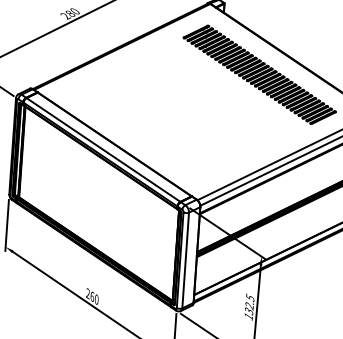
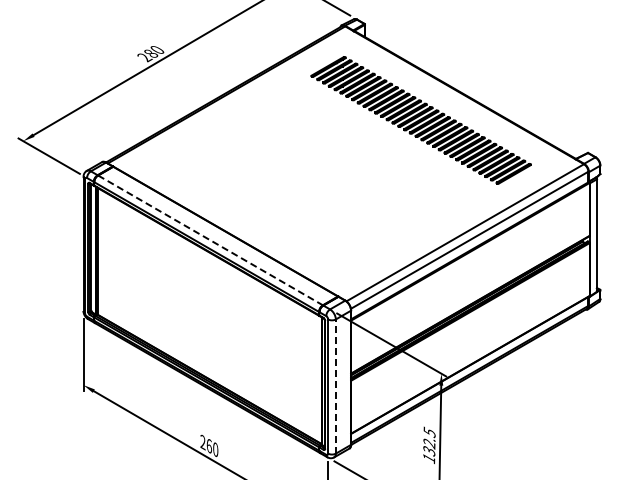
line: (103, 150) -> (210, 240), solid -> dashed
line: (185, 260) -> (335, 386), solid -> dashed

